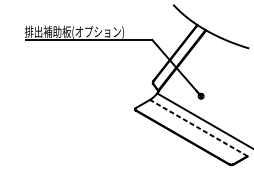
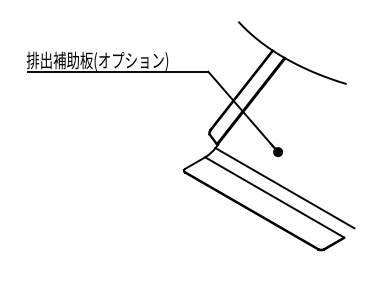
line: (198, 128) -> (274, 197), dashed -> solid

